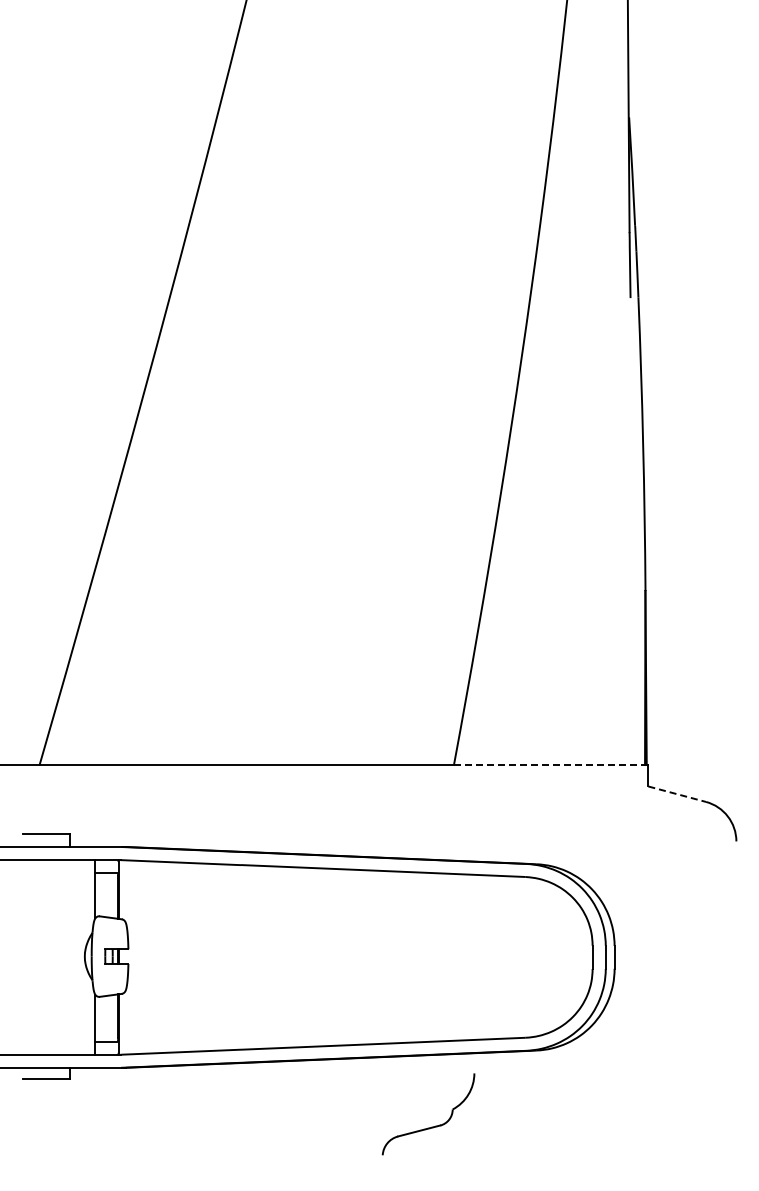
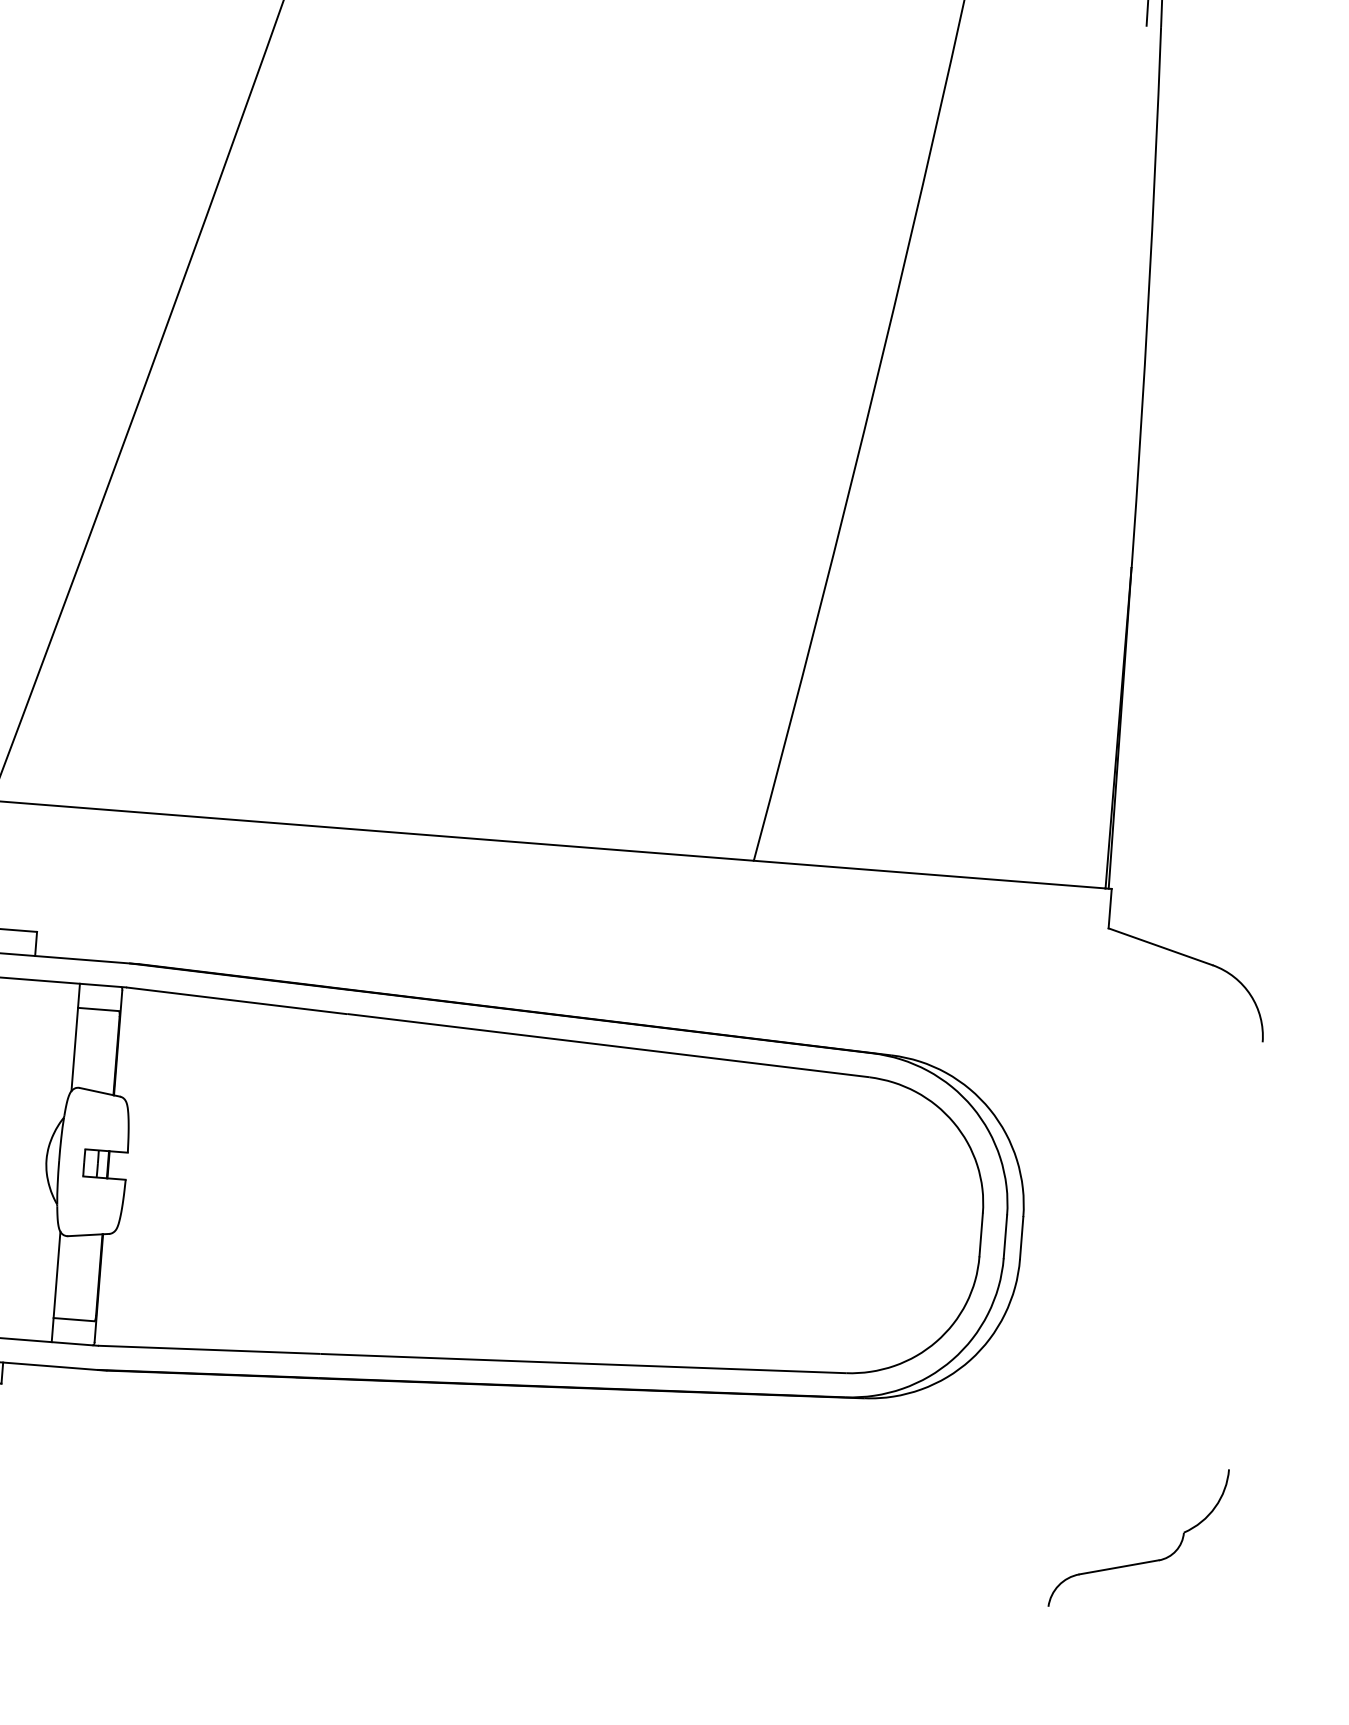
line: (549, 765) -> (929, 875), dashed -> solid
line: (677, 794) -> (1161, 947), dashed -> solid
part: (431, 1126) -> (1142, 1560), moved

